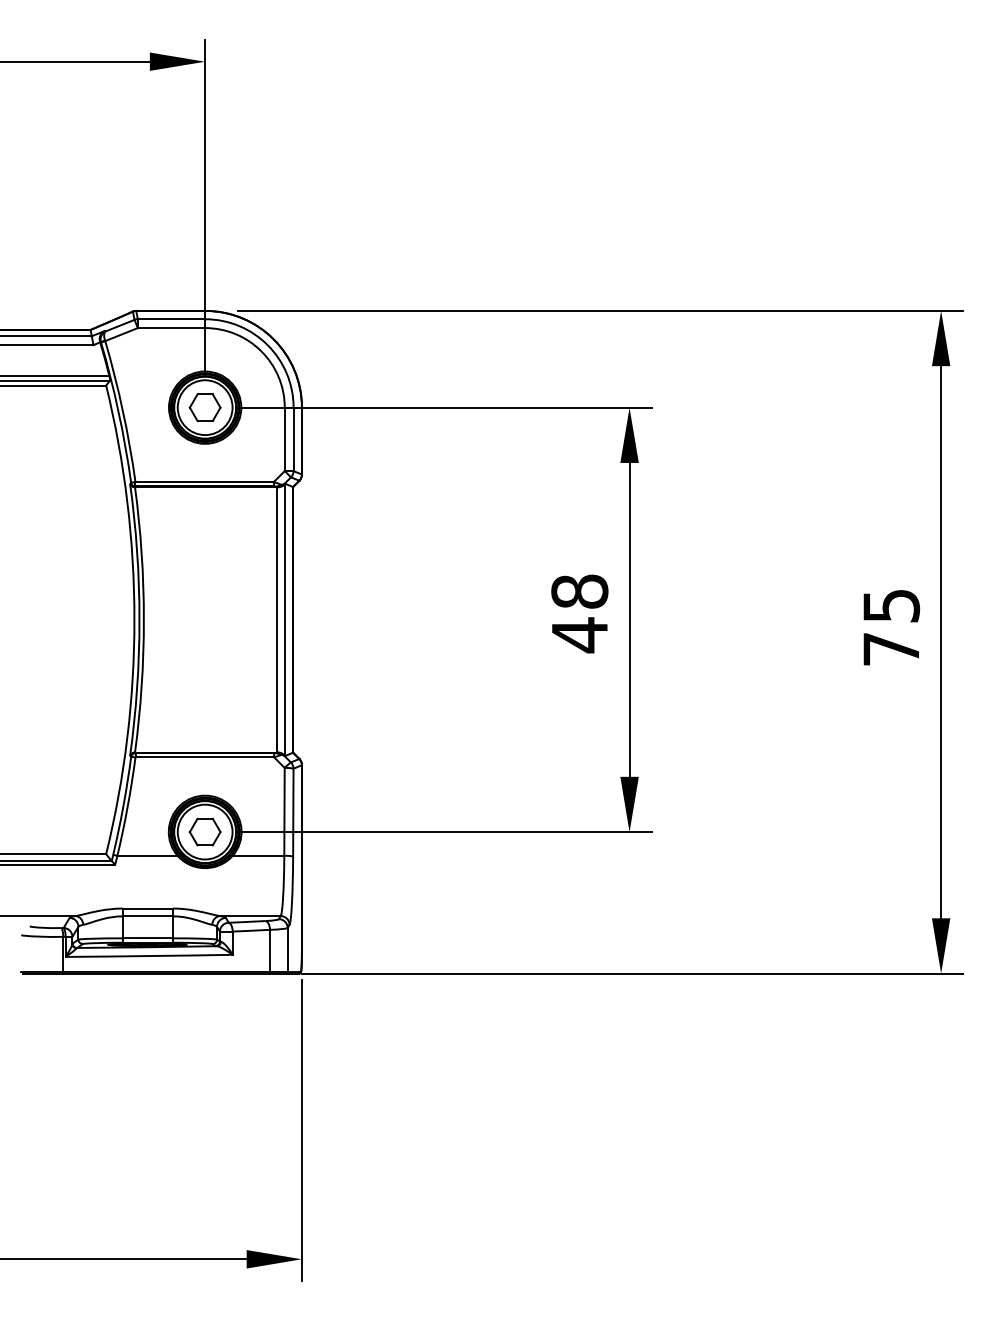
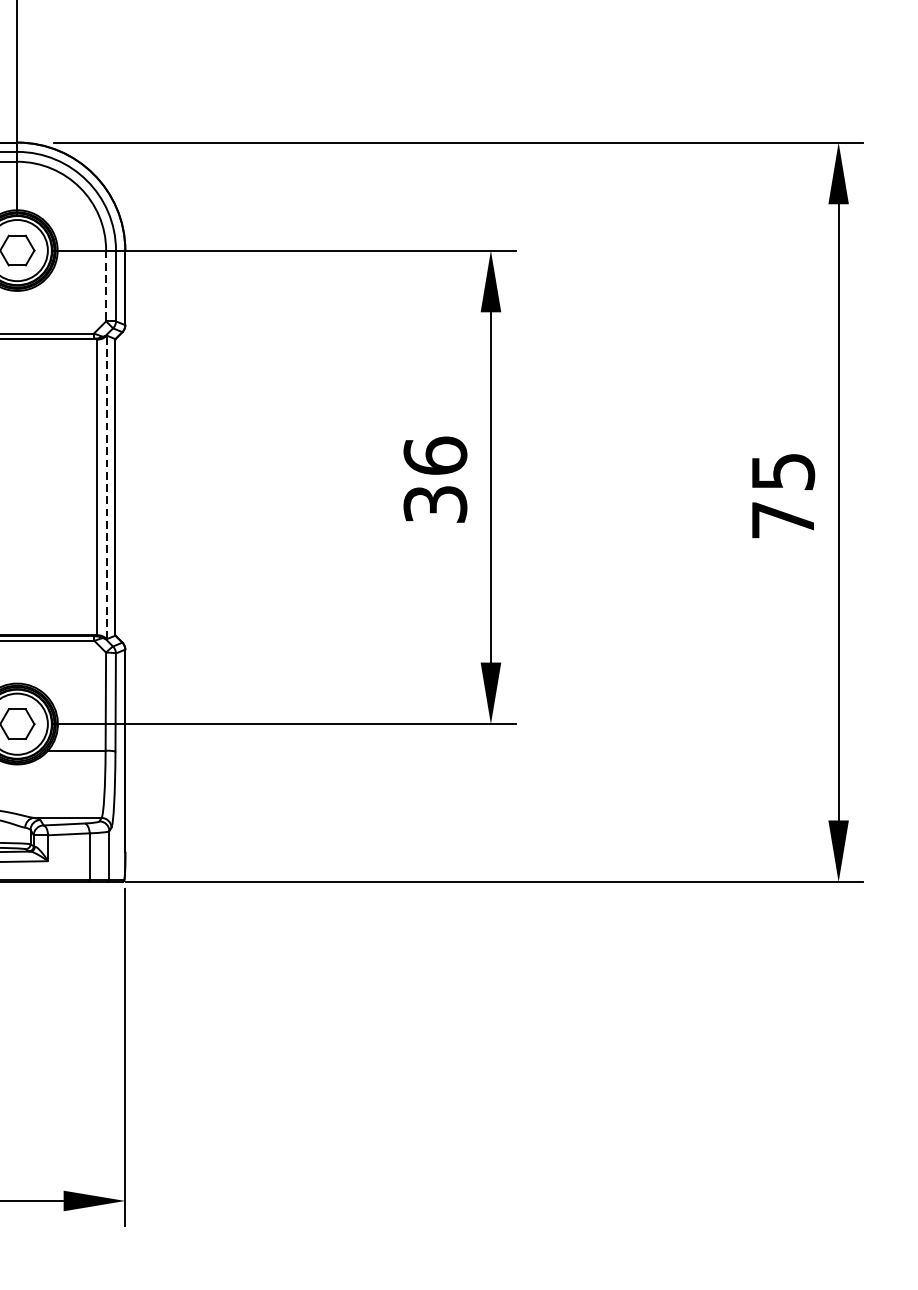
line: (284, 439) -> (105, 286), solid -> dashed
text: (579, 613) -> (435, 480), 48 -> 36
line: (285, 619) -> (106, 486), solid -> dashed

